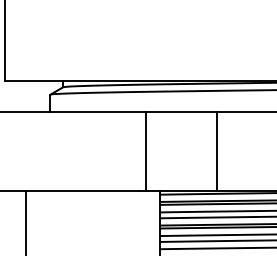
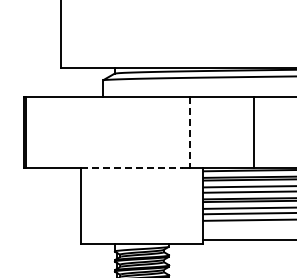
line: (145, 151) -> (189, 132), solid -> dashed
line: (82, 191) -> (132, 168), solid -> dashed

